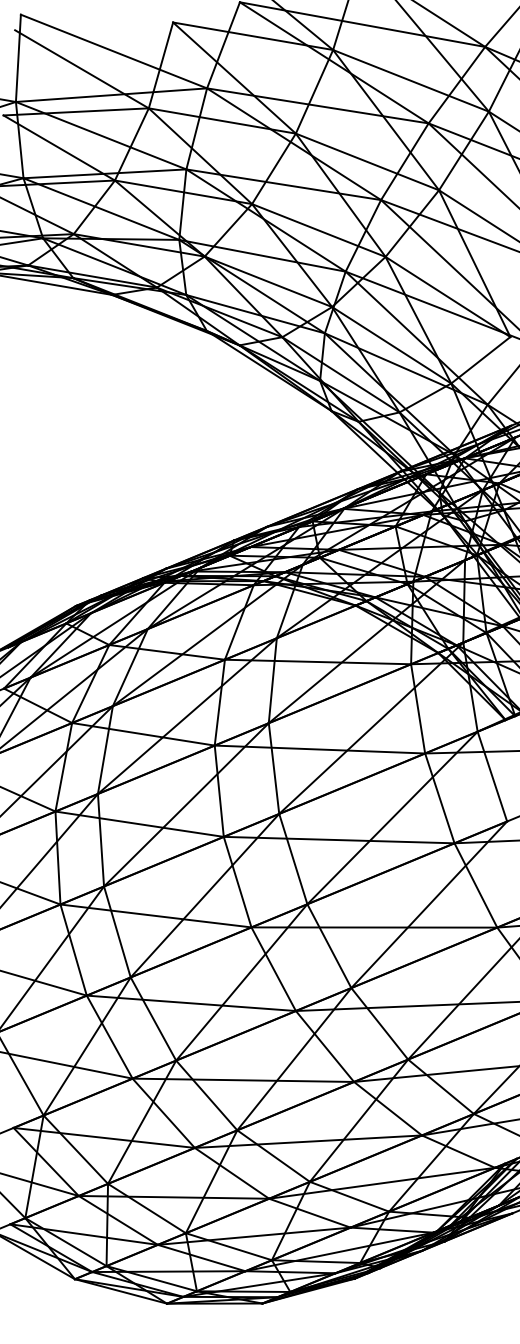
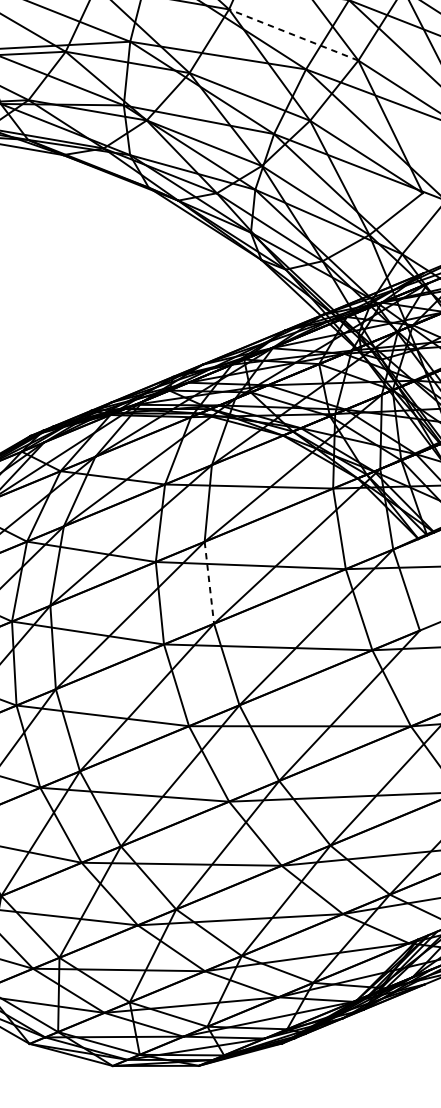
line: (367, 161) -> (293, 34), solid -> dashed
line: (274, 768) -> (209, 582), solid -> dashed

